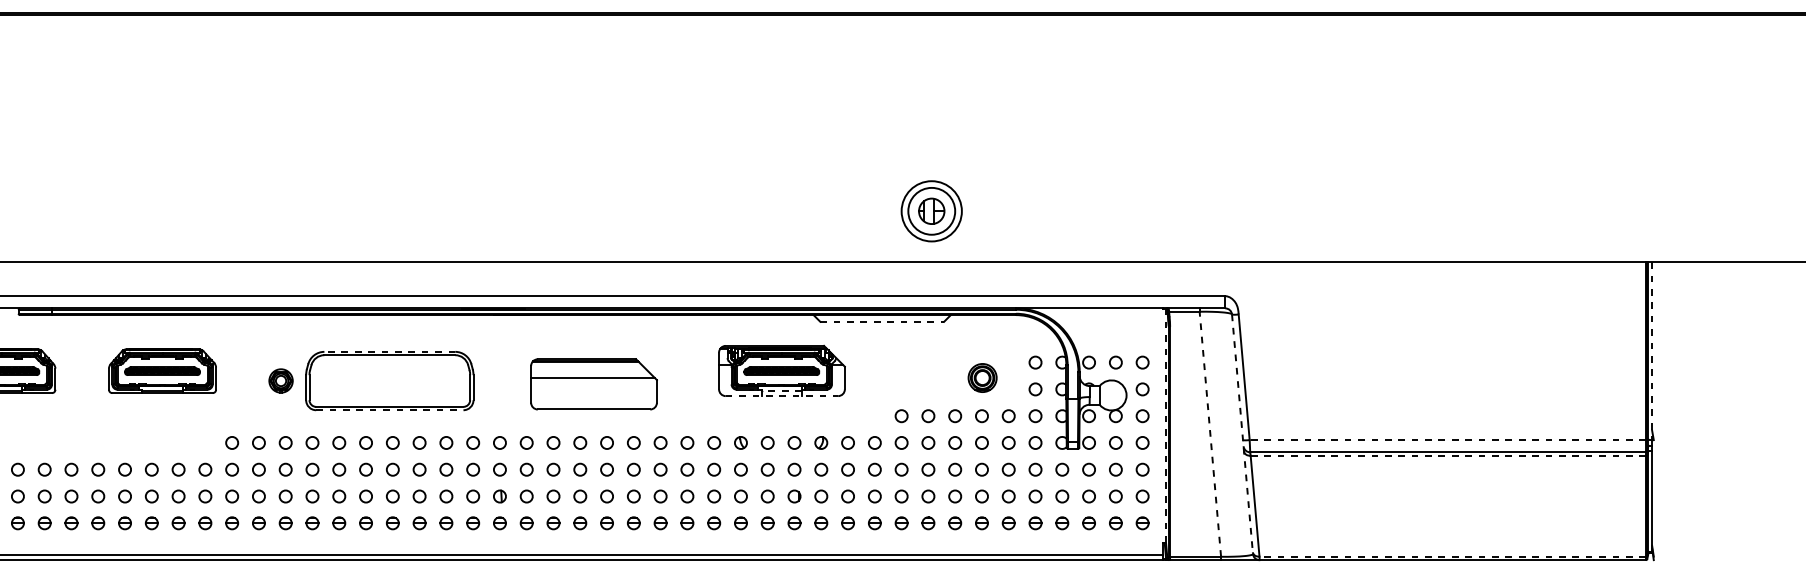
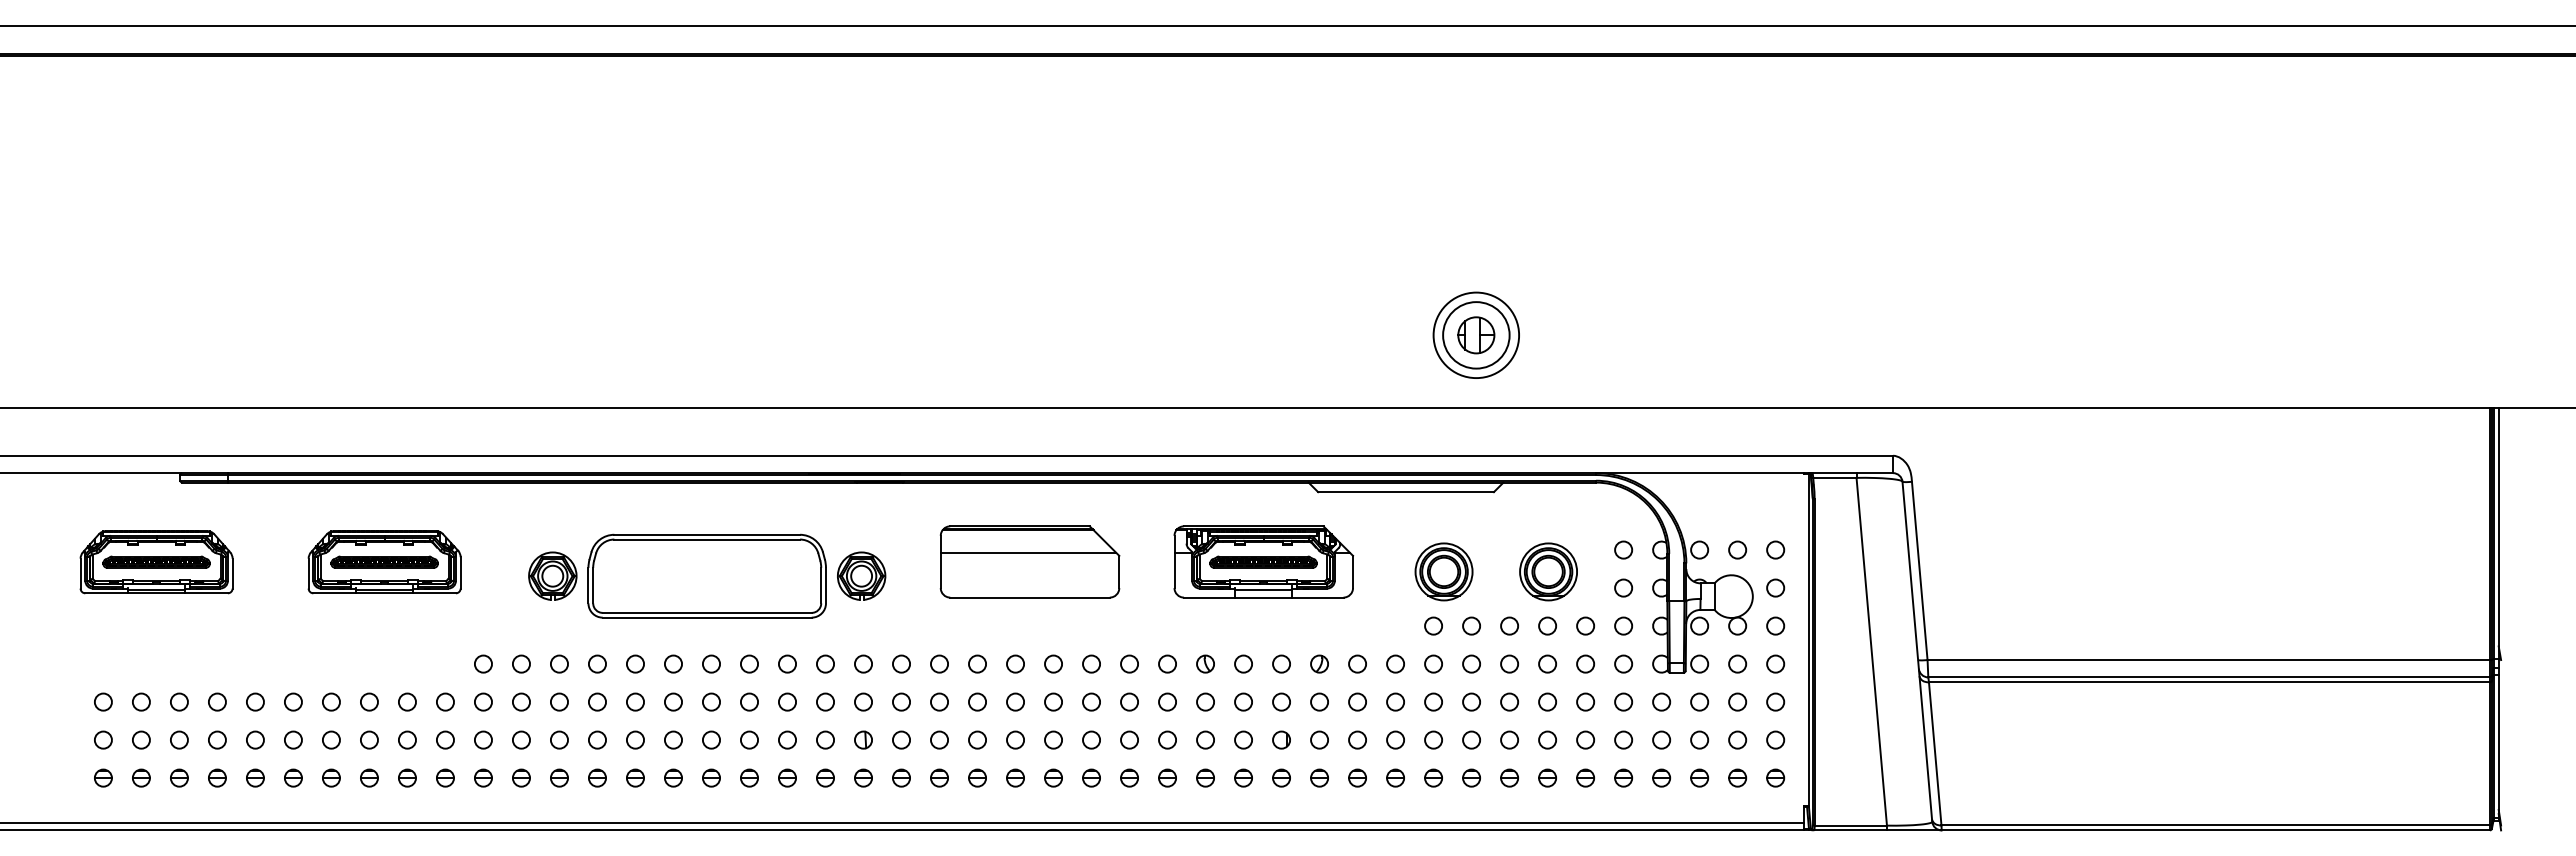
line: (882, 322) -> (1406, 492), dashed -> solid
line: (1651, 350) -> (2498, 533), dashed -> solid
line: (390, 351) -> (707, 534), dashed -> solid
part: (908, 377) -> (1443, 571), added
part: (982, 377) -> (1548, 571), size x1.43
part: (280, 380) -> (552, 575), size x1.43
part: (498, 380) -> (861, 575), added
part: (593, 384) -> (1029, 561), moved
line: (781, 391) -> (1263, 590), dashed -> solid
line: (781, 396) -> (1263, 597), dashed -> solid
line: (390, 410) -> (707, 617), dashed -> solid
line: (1165, 425) -> (1808, 639), dashed -> solid
line: (1210, 434) -> (1871, 651), dashed -> solid
line: (1242, 434) -> (1917, 651), dashed -> solid
line: (1447, 440) -> (2208, 660), dashed -> solid
line: (1448, 455) -> (2209, 682), dashed -> solid
line: (1452, 556) -> (2215, 825), dashed -> solid

